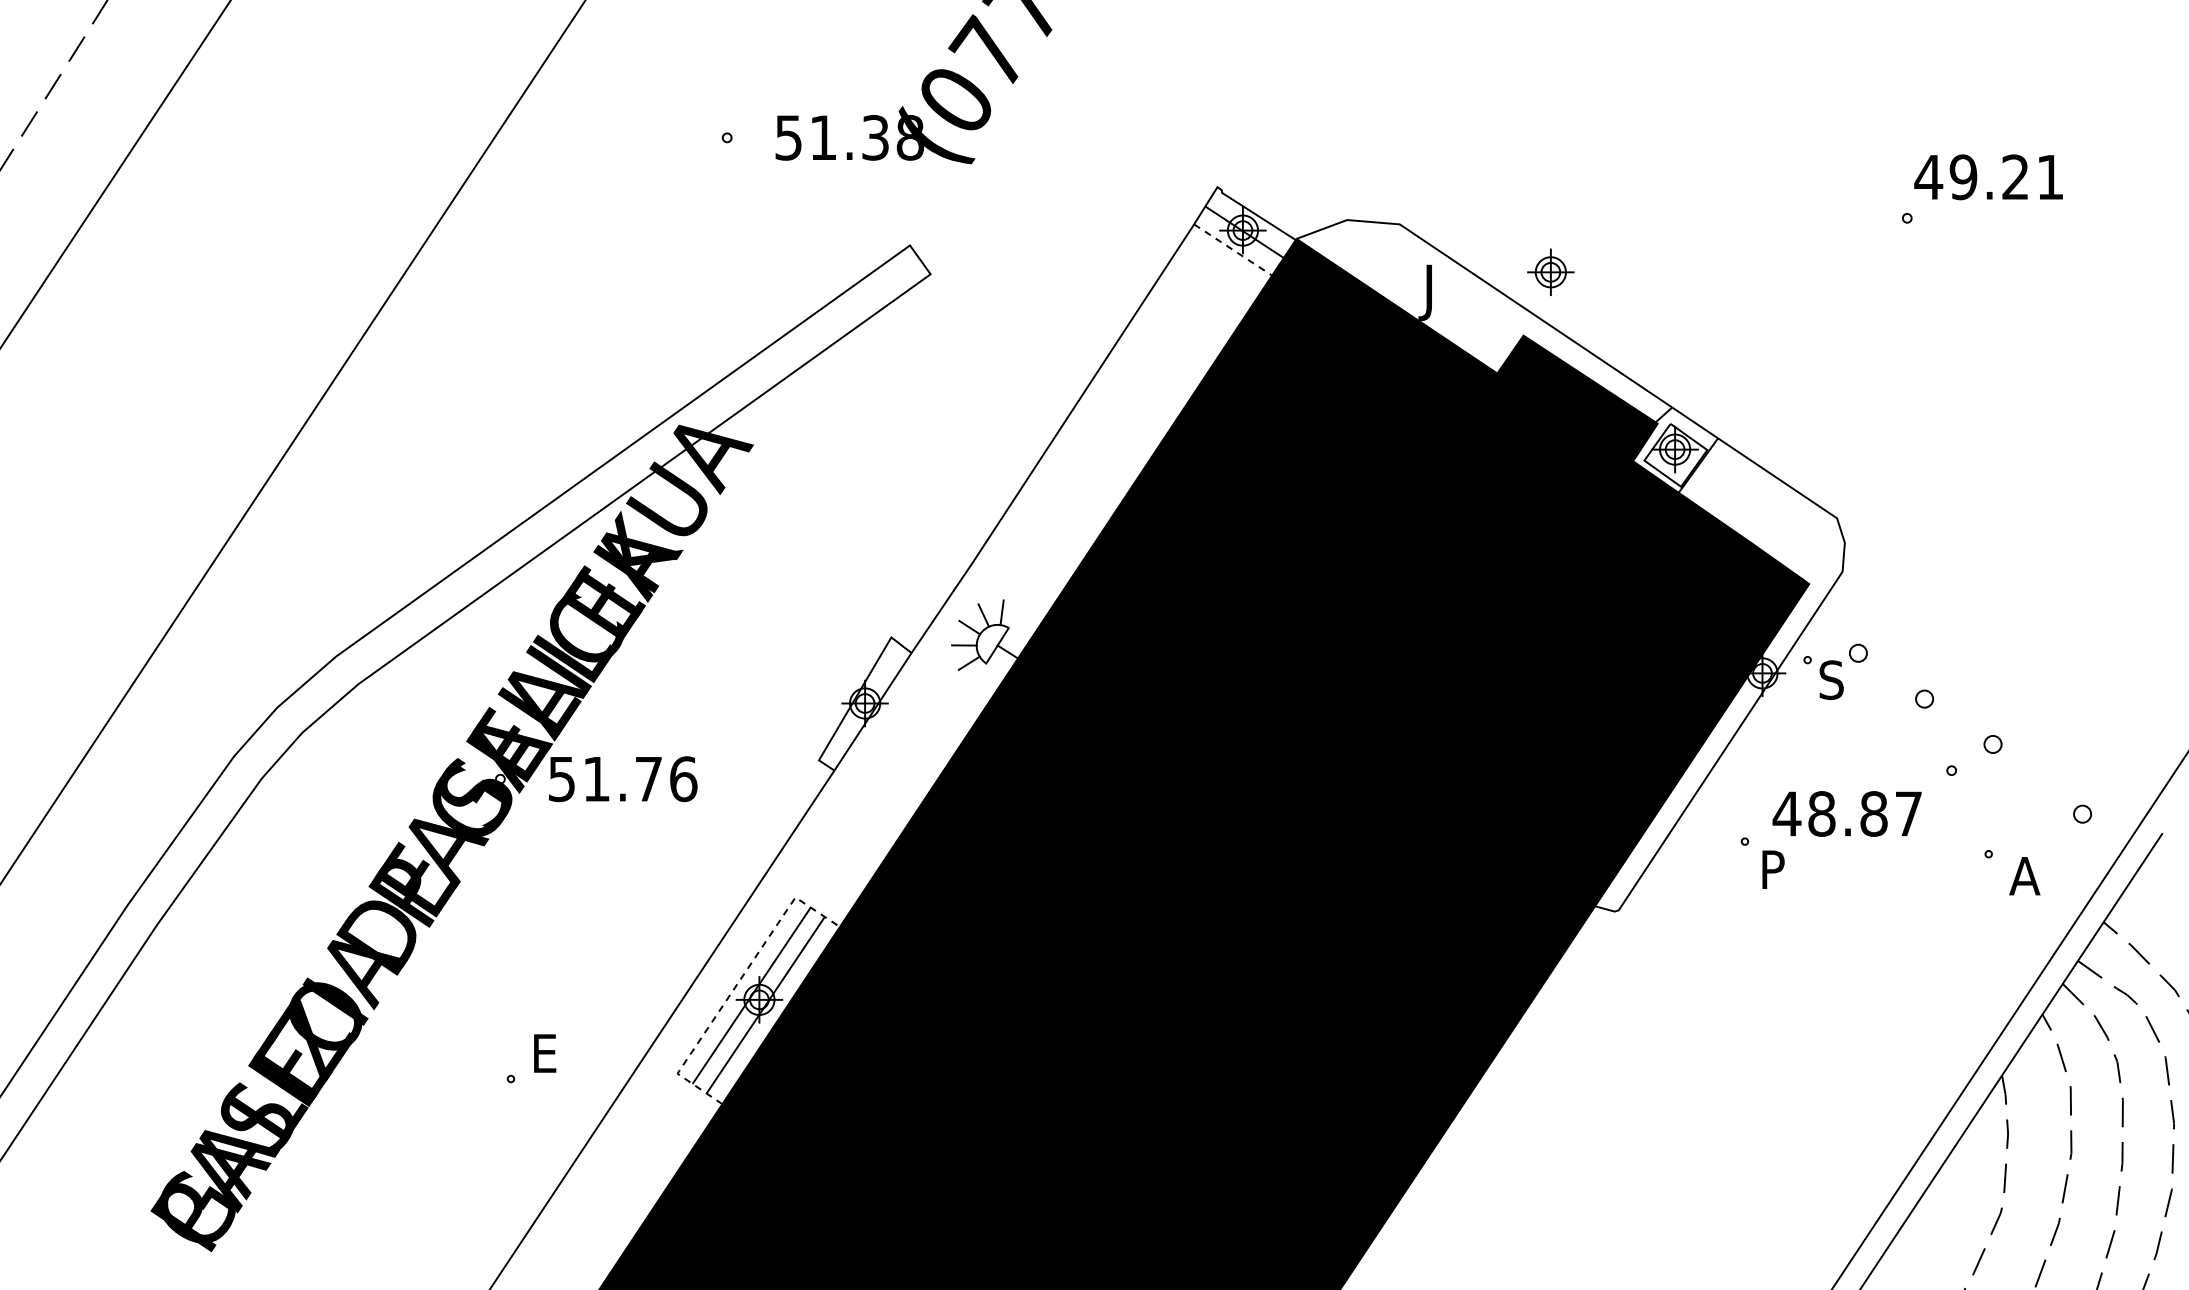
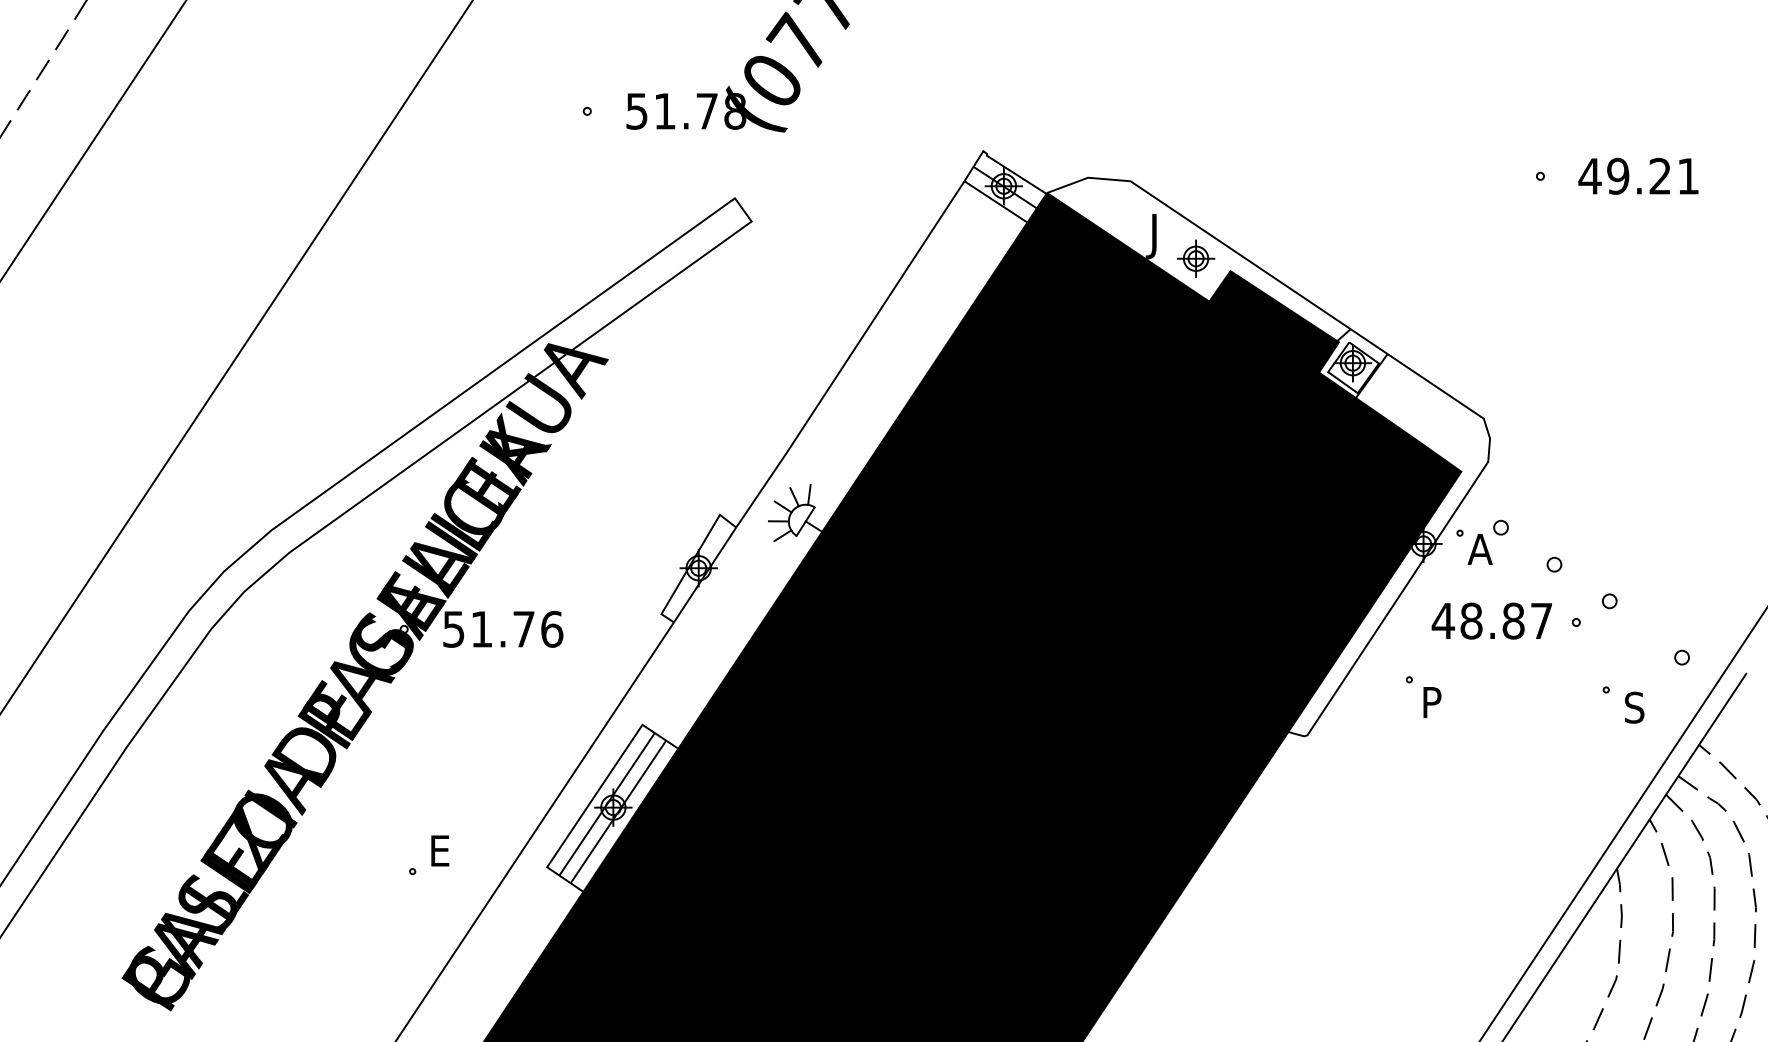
text: (875, 137) -> (707, 111), 51.38 -> 51.78
text: (1988, 177) -> (1638, 176), moved
line: (1233, 249) -> (996, 201), dashed -> solid
part: (1550, 271) -> (1195, 258), moved
text: (1832, 680) -> (1480, 549), S -> A
text: (1846, 813) -> (1491, 620), moved
text: (2024, 876) -> (1635, 707), A -> S
line: (736, 985) -> (594, 796), dashed -> solid

